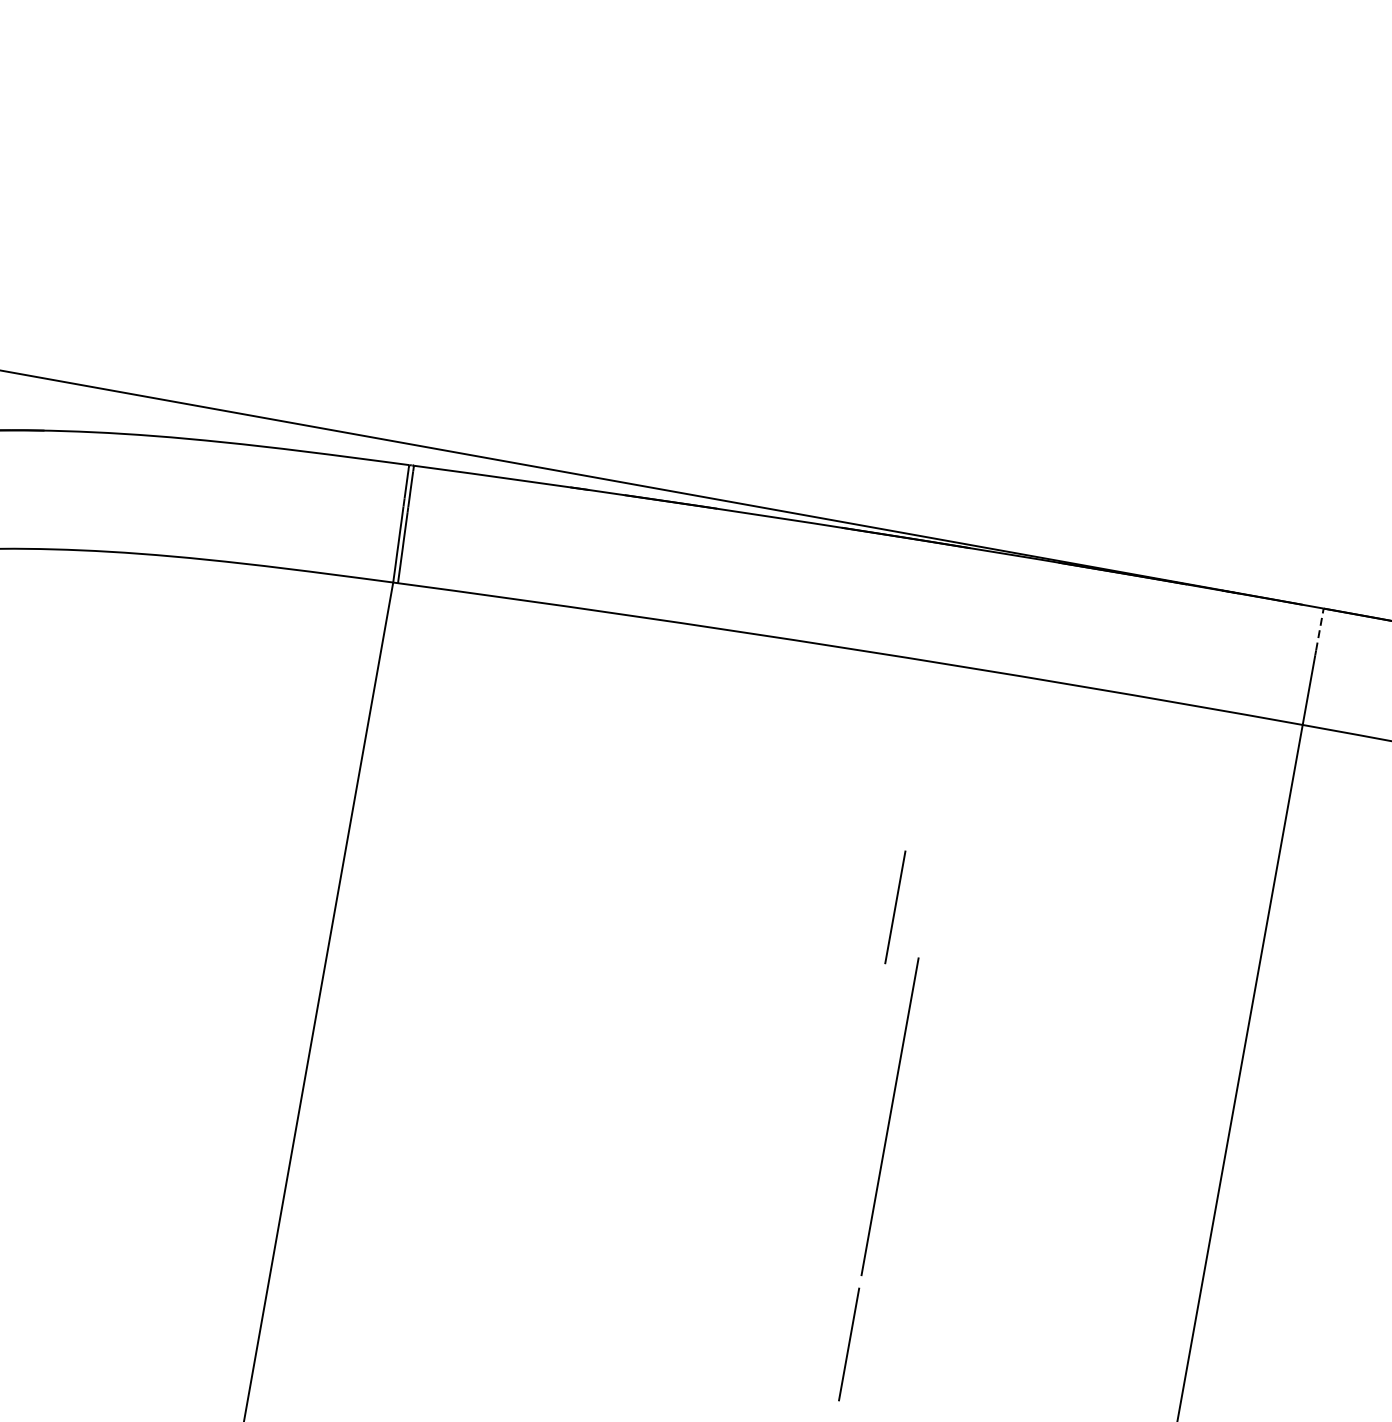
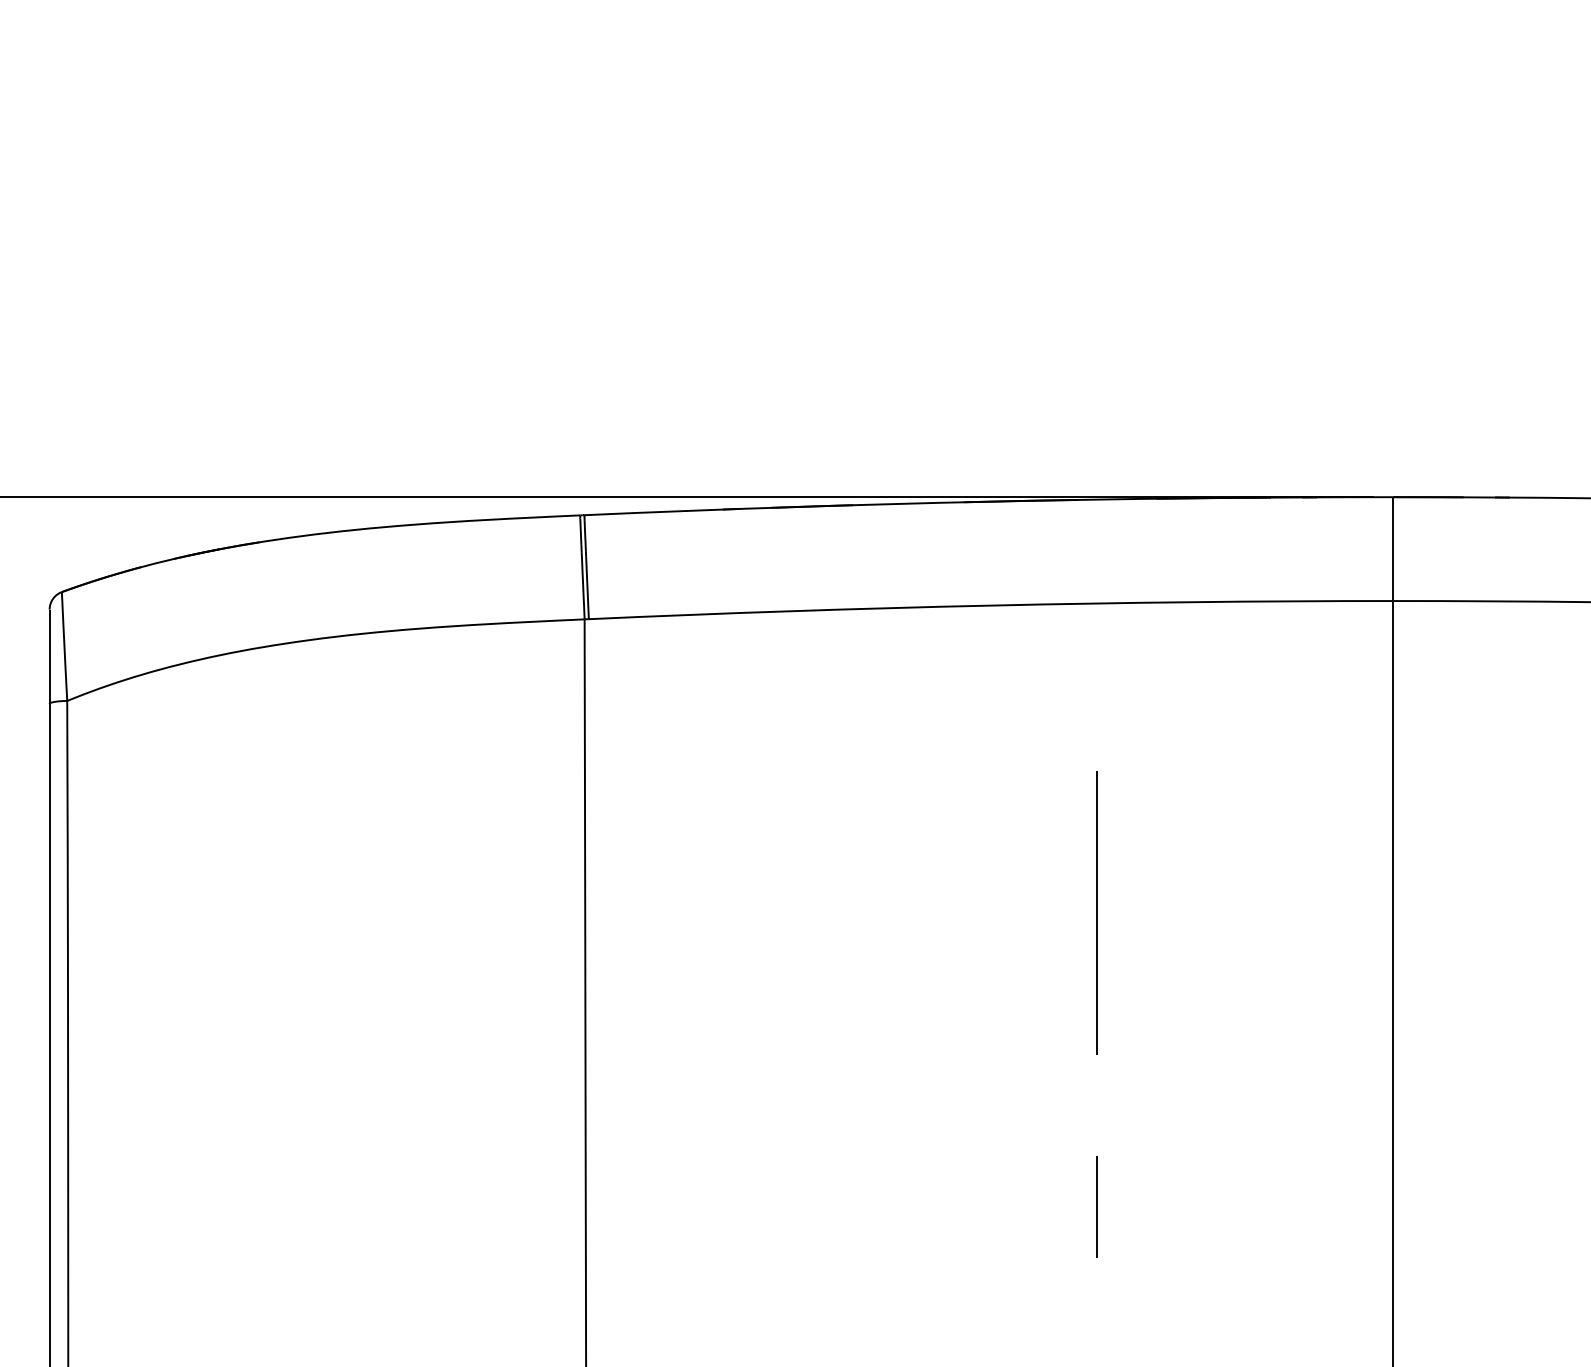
line: (1319, 629) -> (1392, 515), dashed -> solid
line: (894, 906) -> (1068, 821), removed
line: (889, 1116) -> (1096, 912), moved

